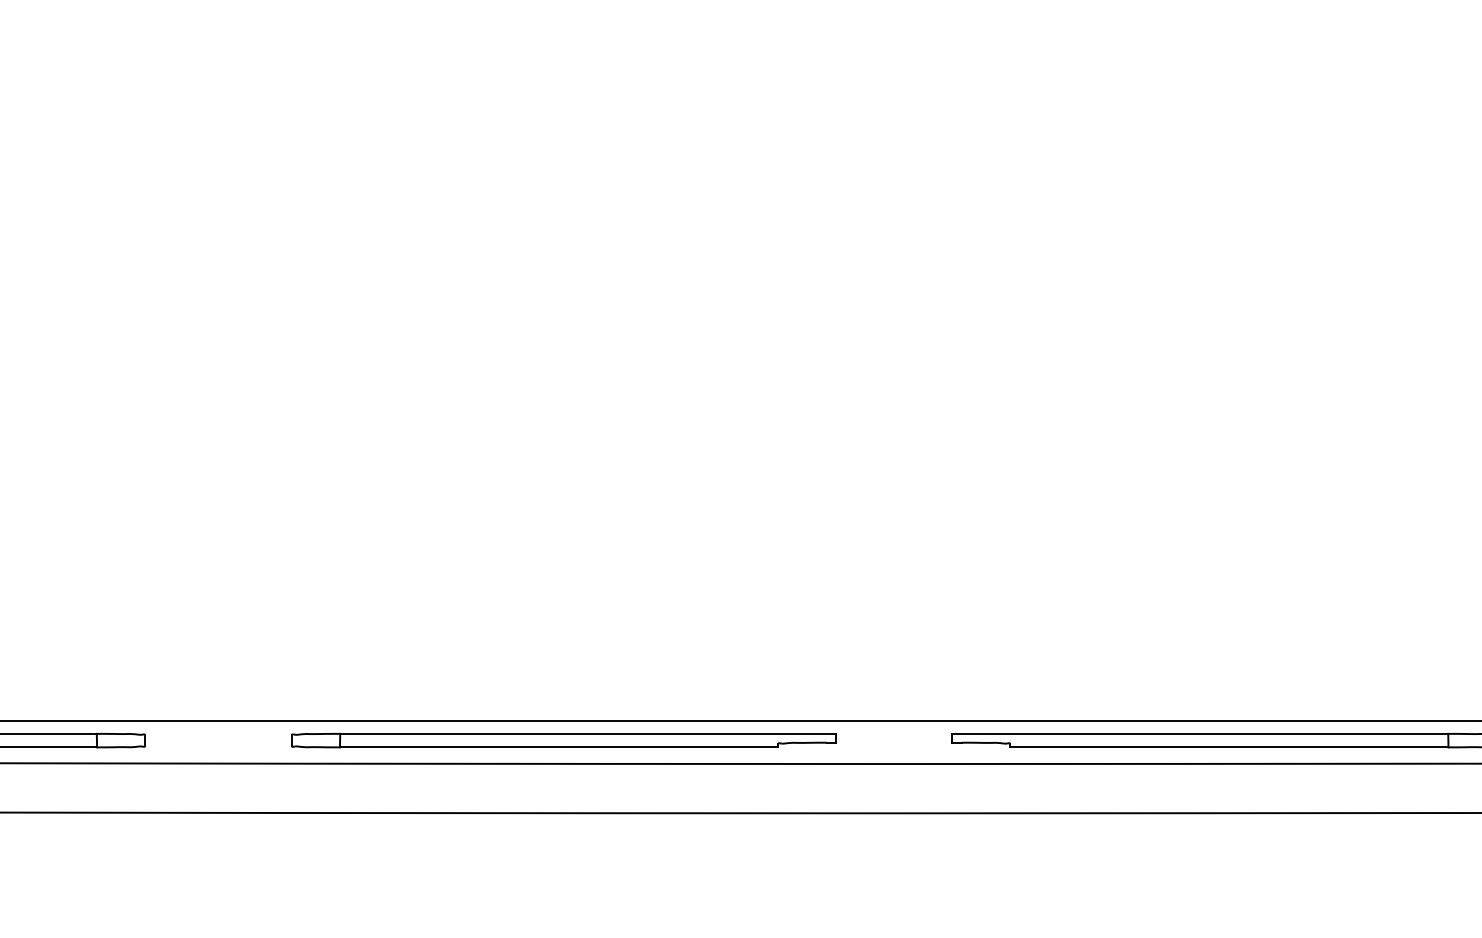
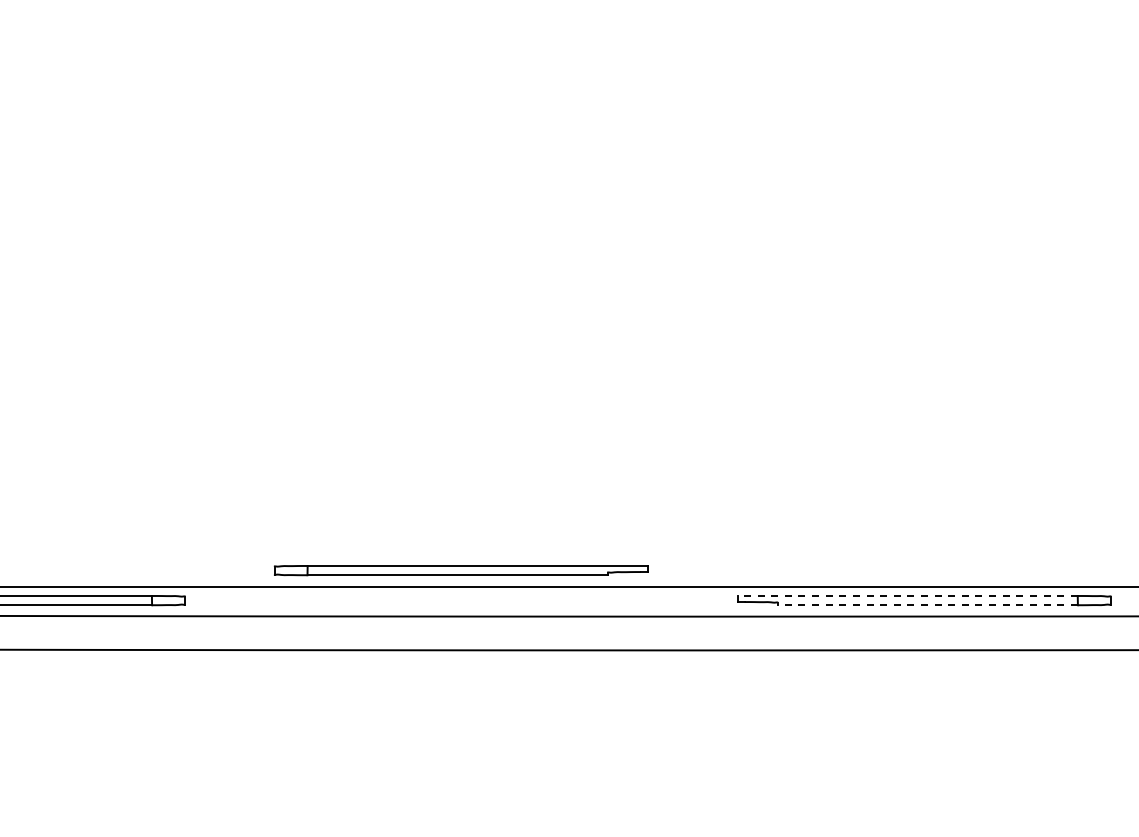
line: (1199, 733) -> (907, 595), solid -> dashed
part: (564, 740) -> (461, 570), moved
line: (1228, 747) -> (927, 605), solid -> dashed

